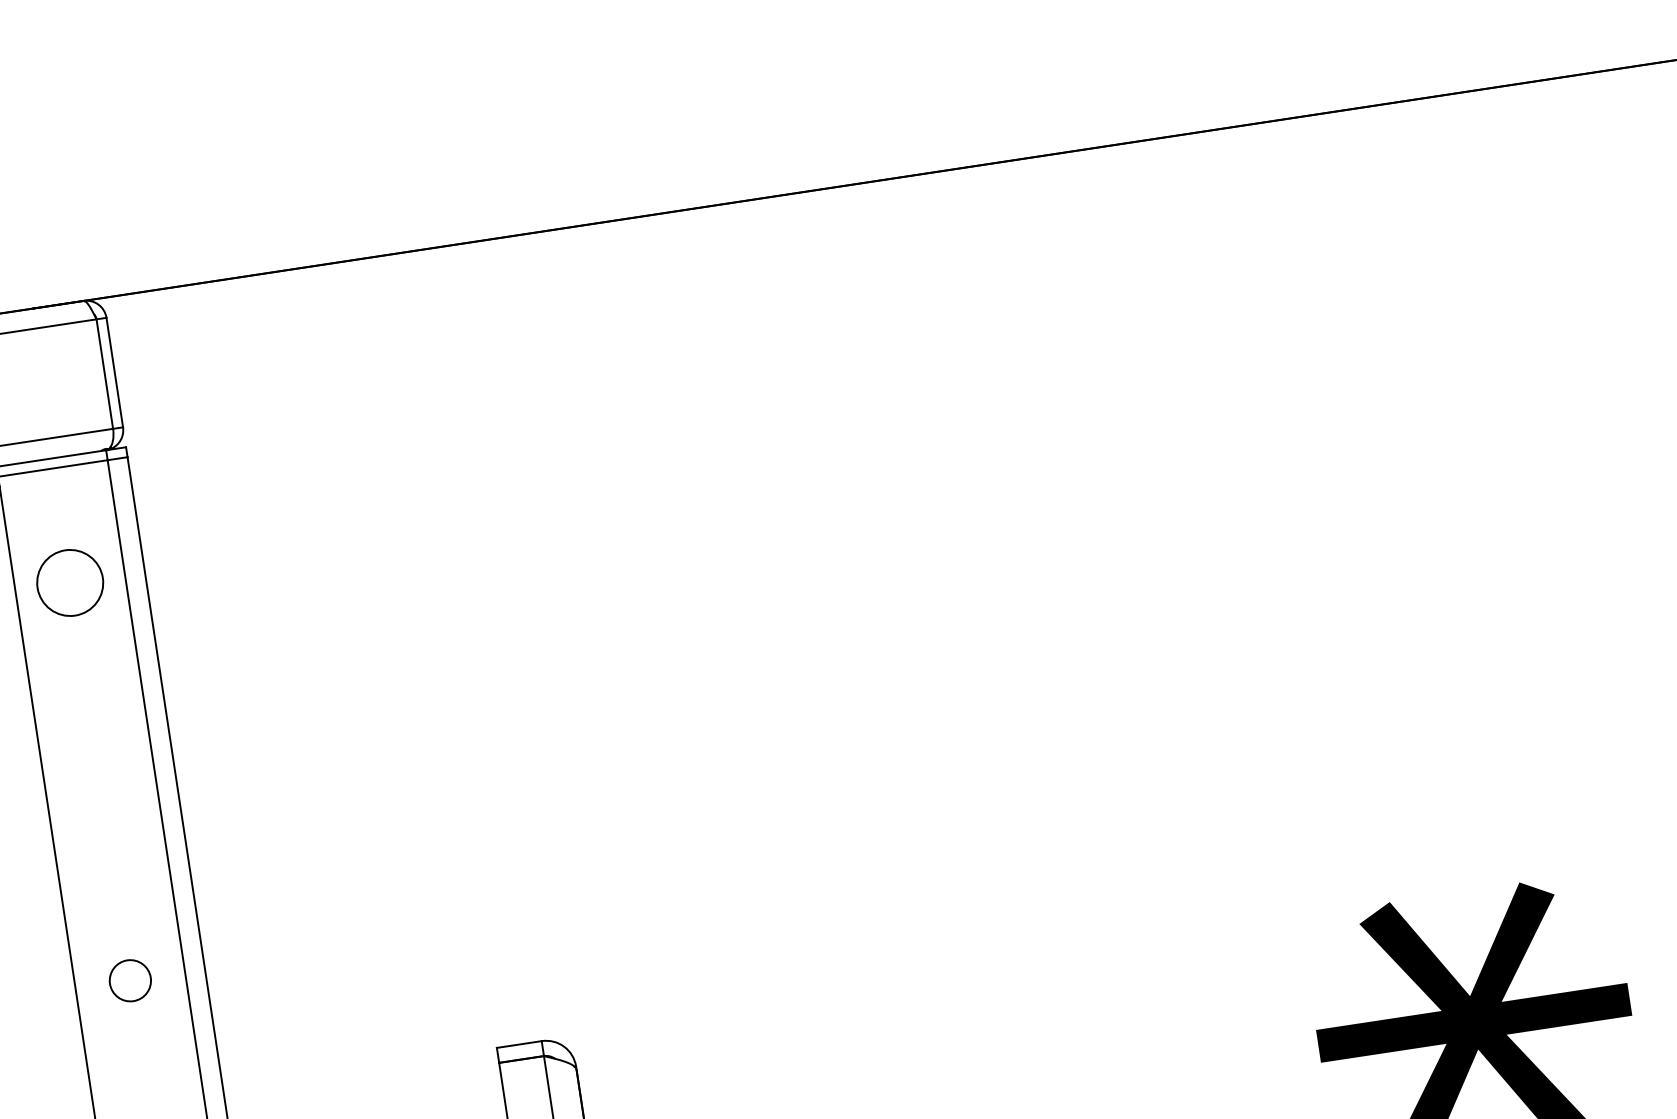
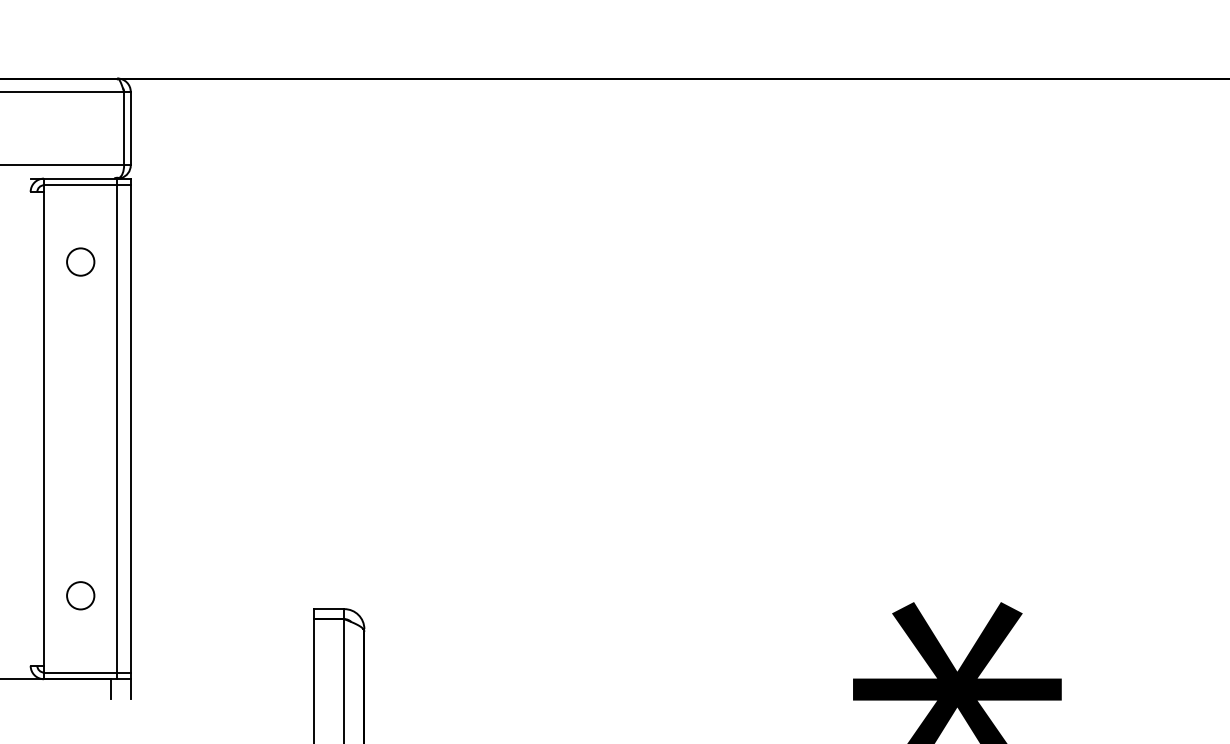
circle: (69, 582) -> (80, 261), size x0.62
circle: (129, 980) -> (80, 595), moved

